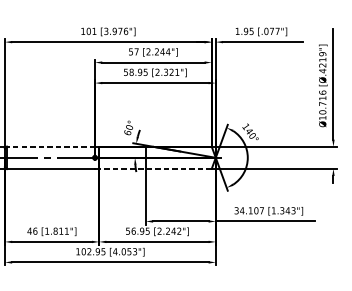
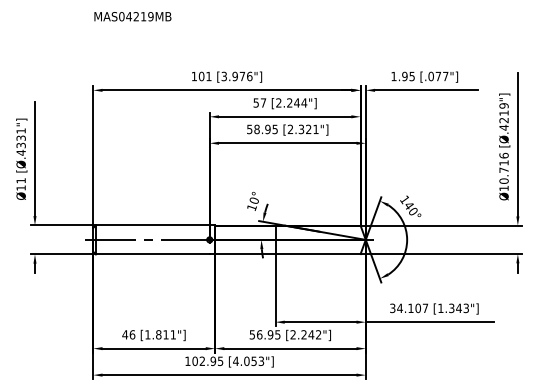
text: (127, 132) -> (251, 207), 60° -> 10°
line: (50, 146) -> (152, 225), dashed -> solid
line: (155, 169) -> (287, 254), dashed -> solid

